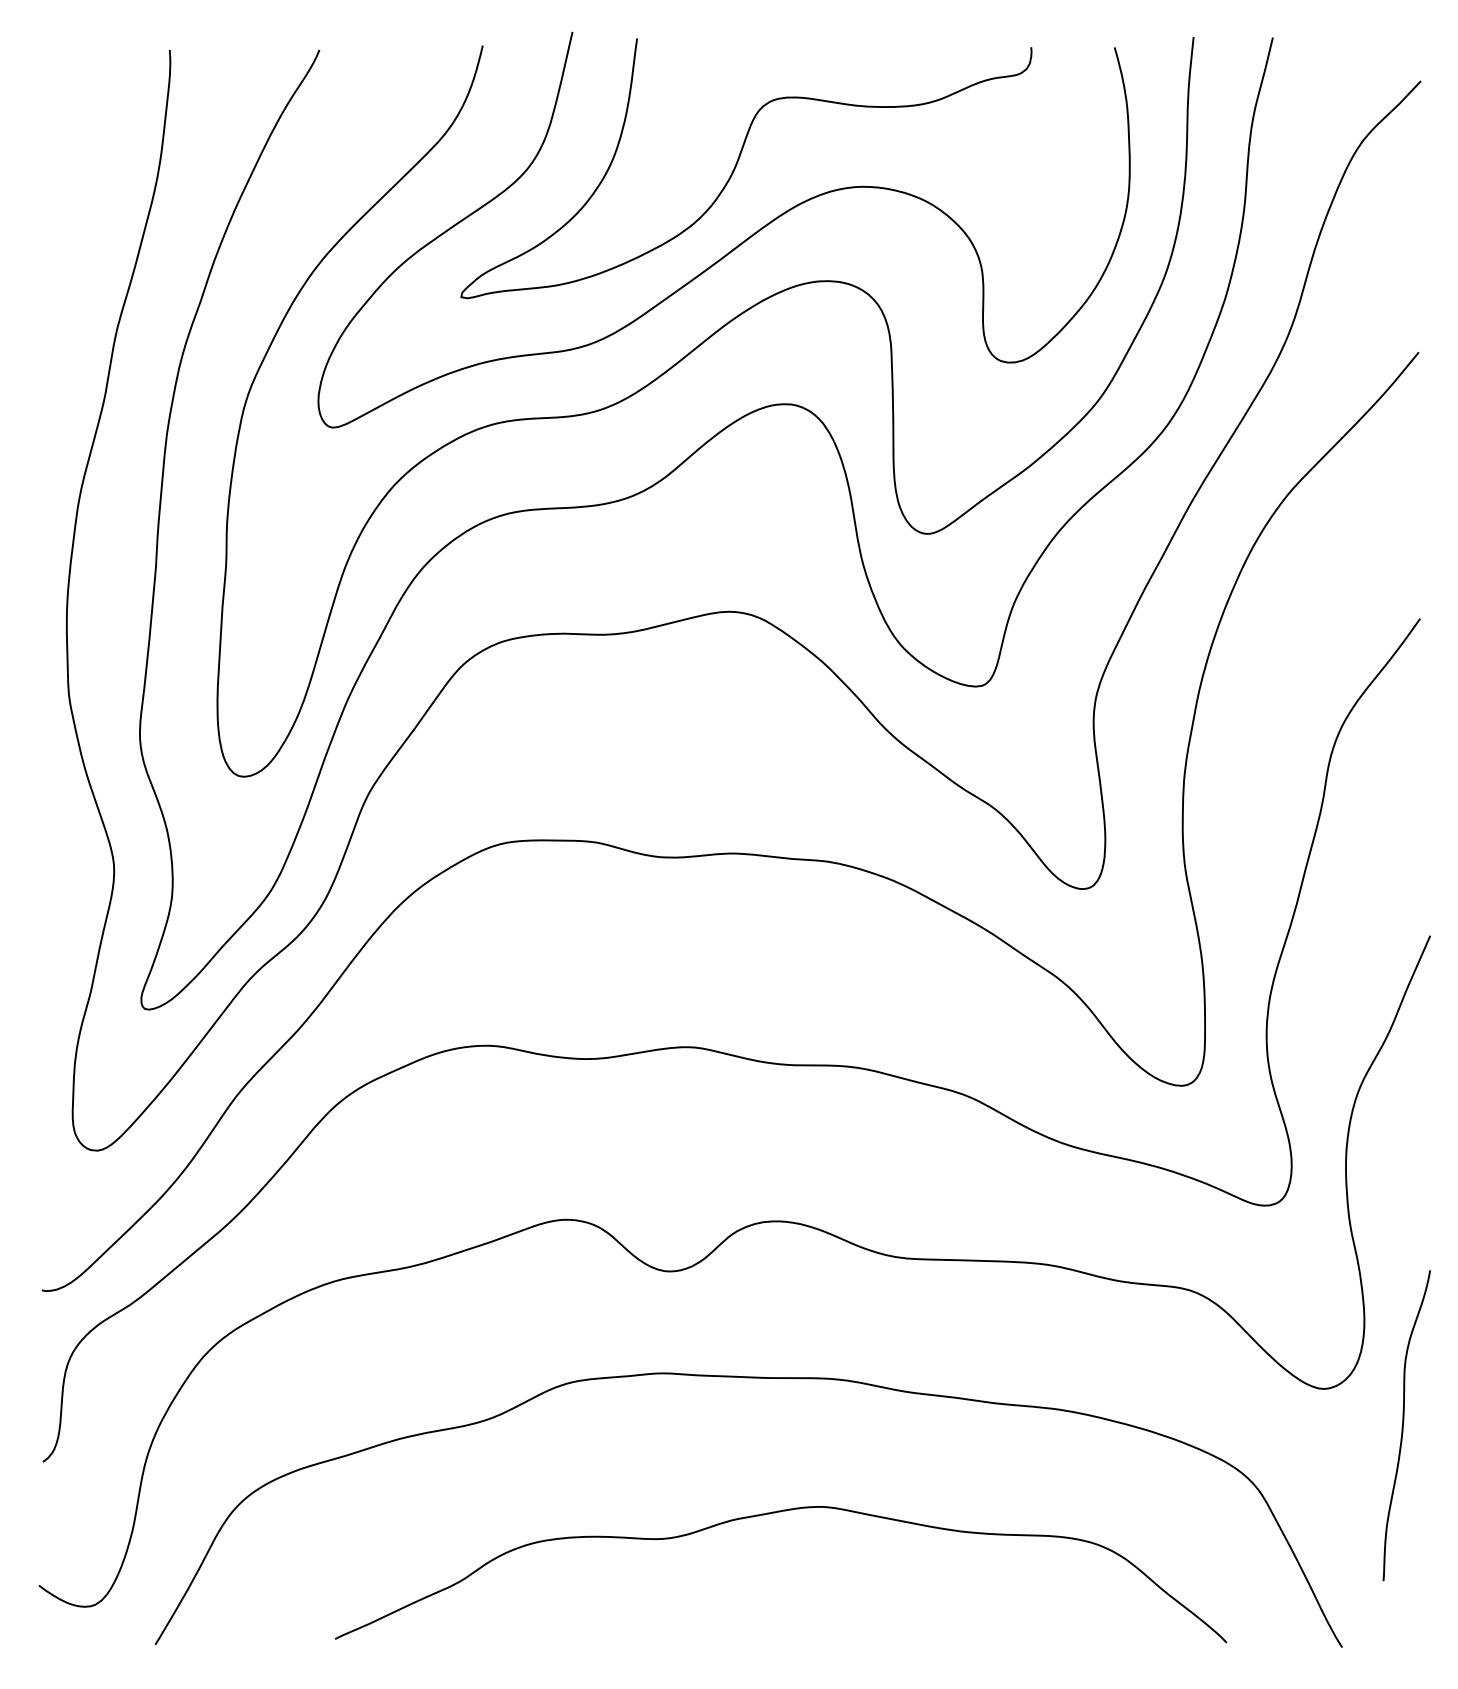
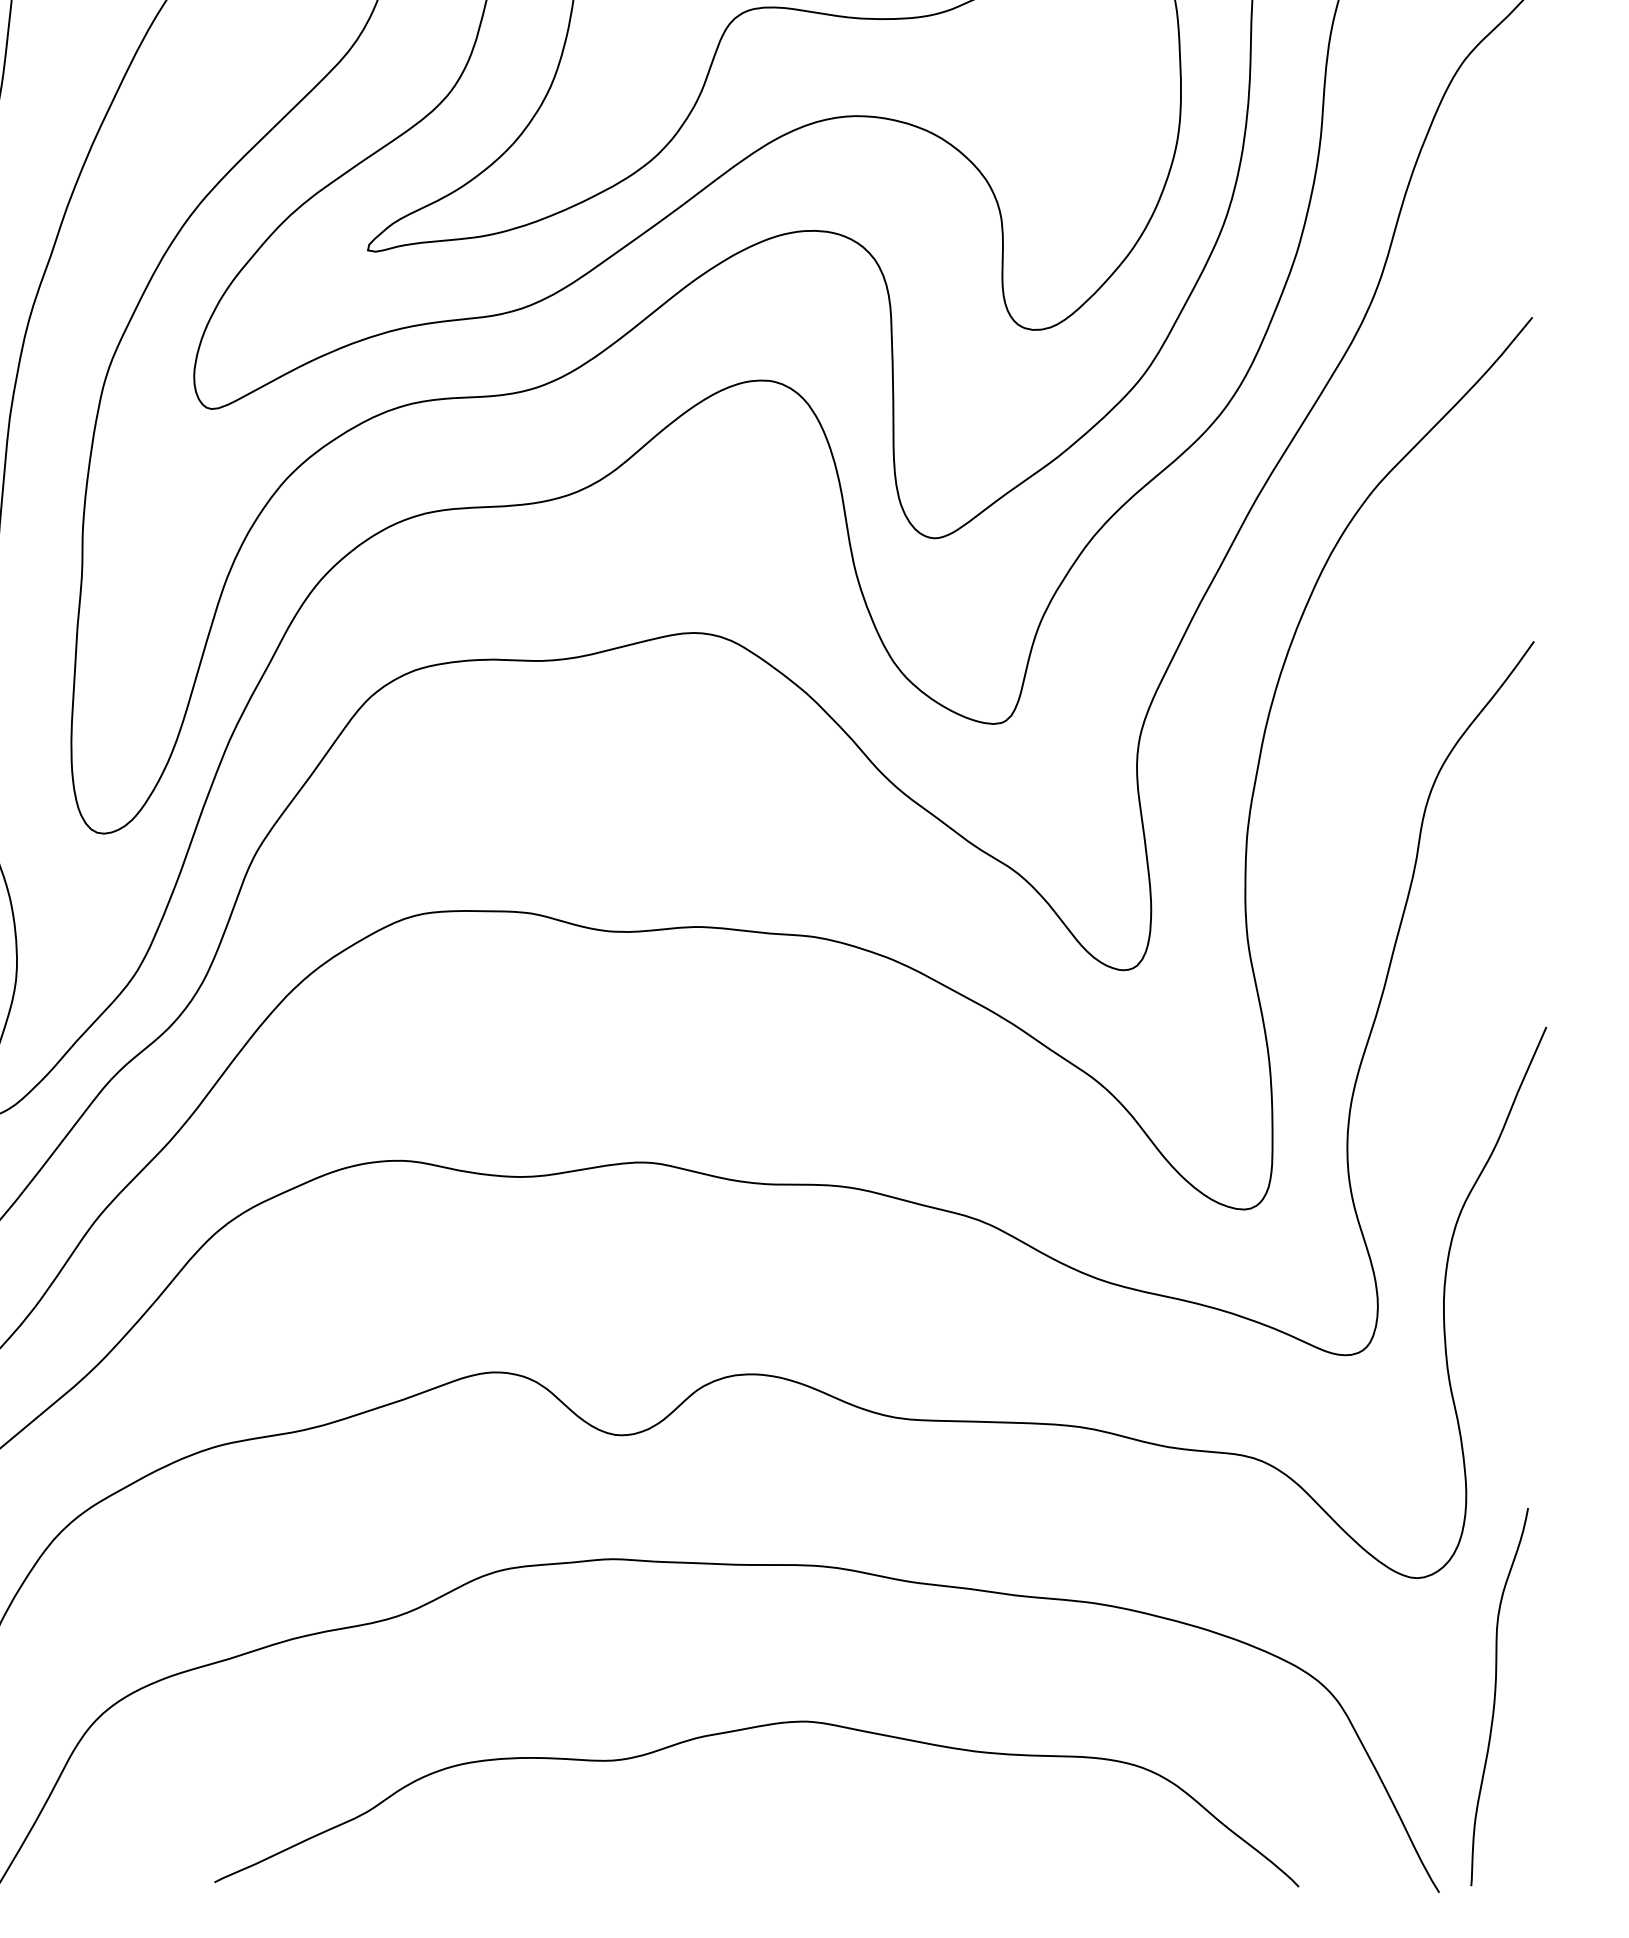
curve: (1403, 1425) -> (1495, 1696), moved

